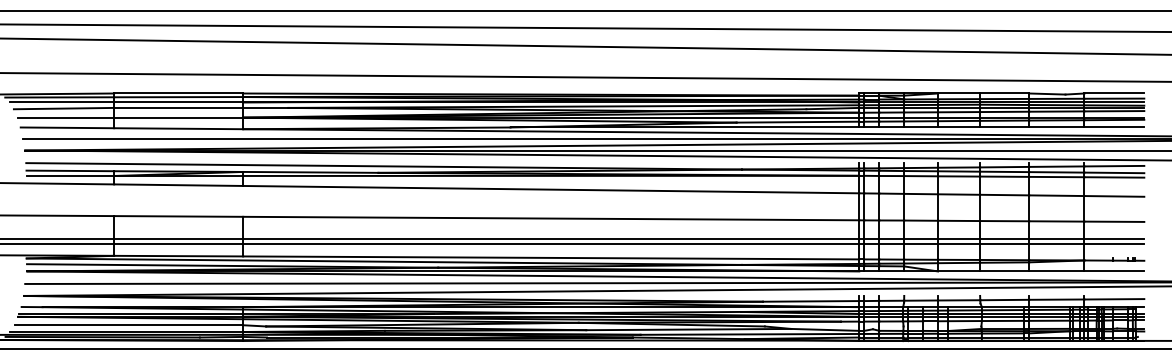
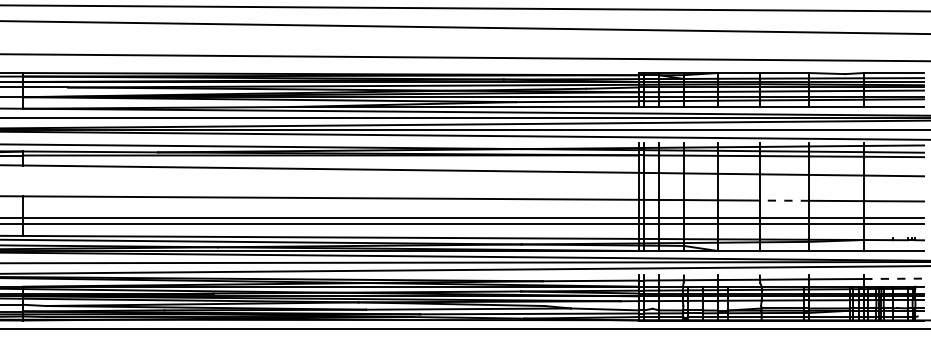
line: (1004, 221) -> (784, 201), solid -> dashed
line: (1114, 299) -> (894, 279), solid -> dashed

